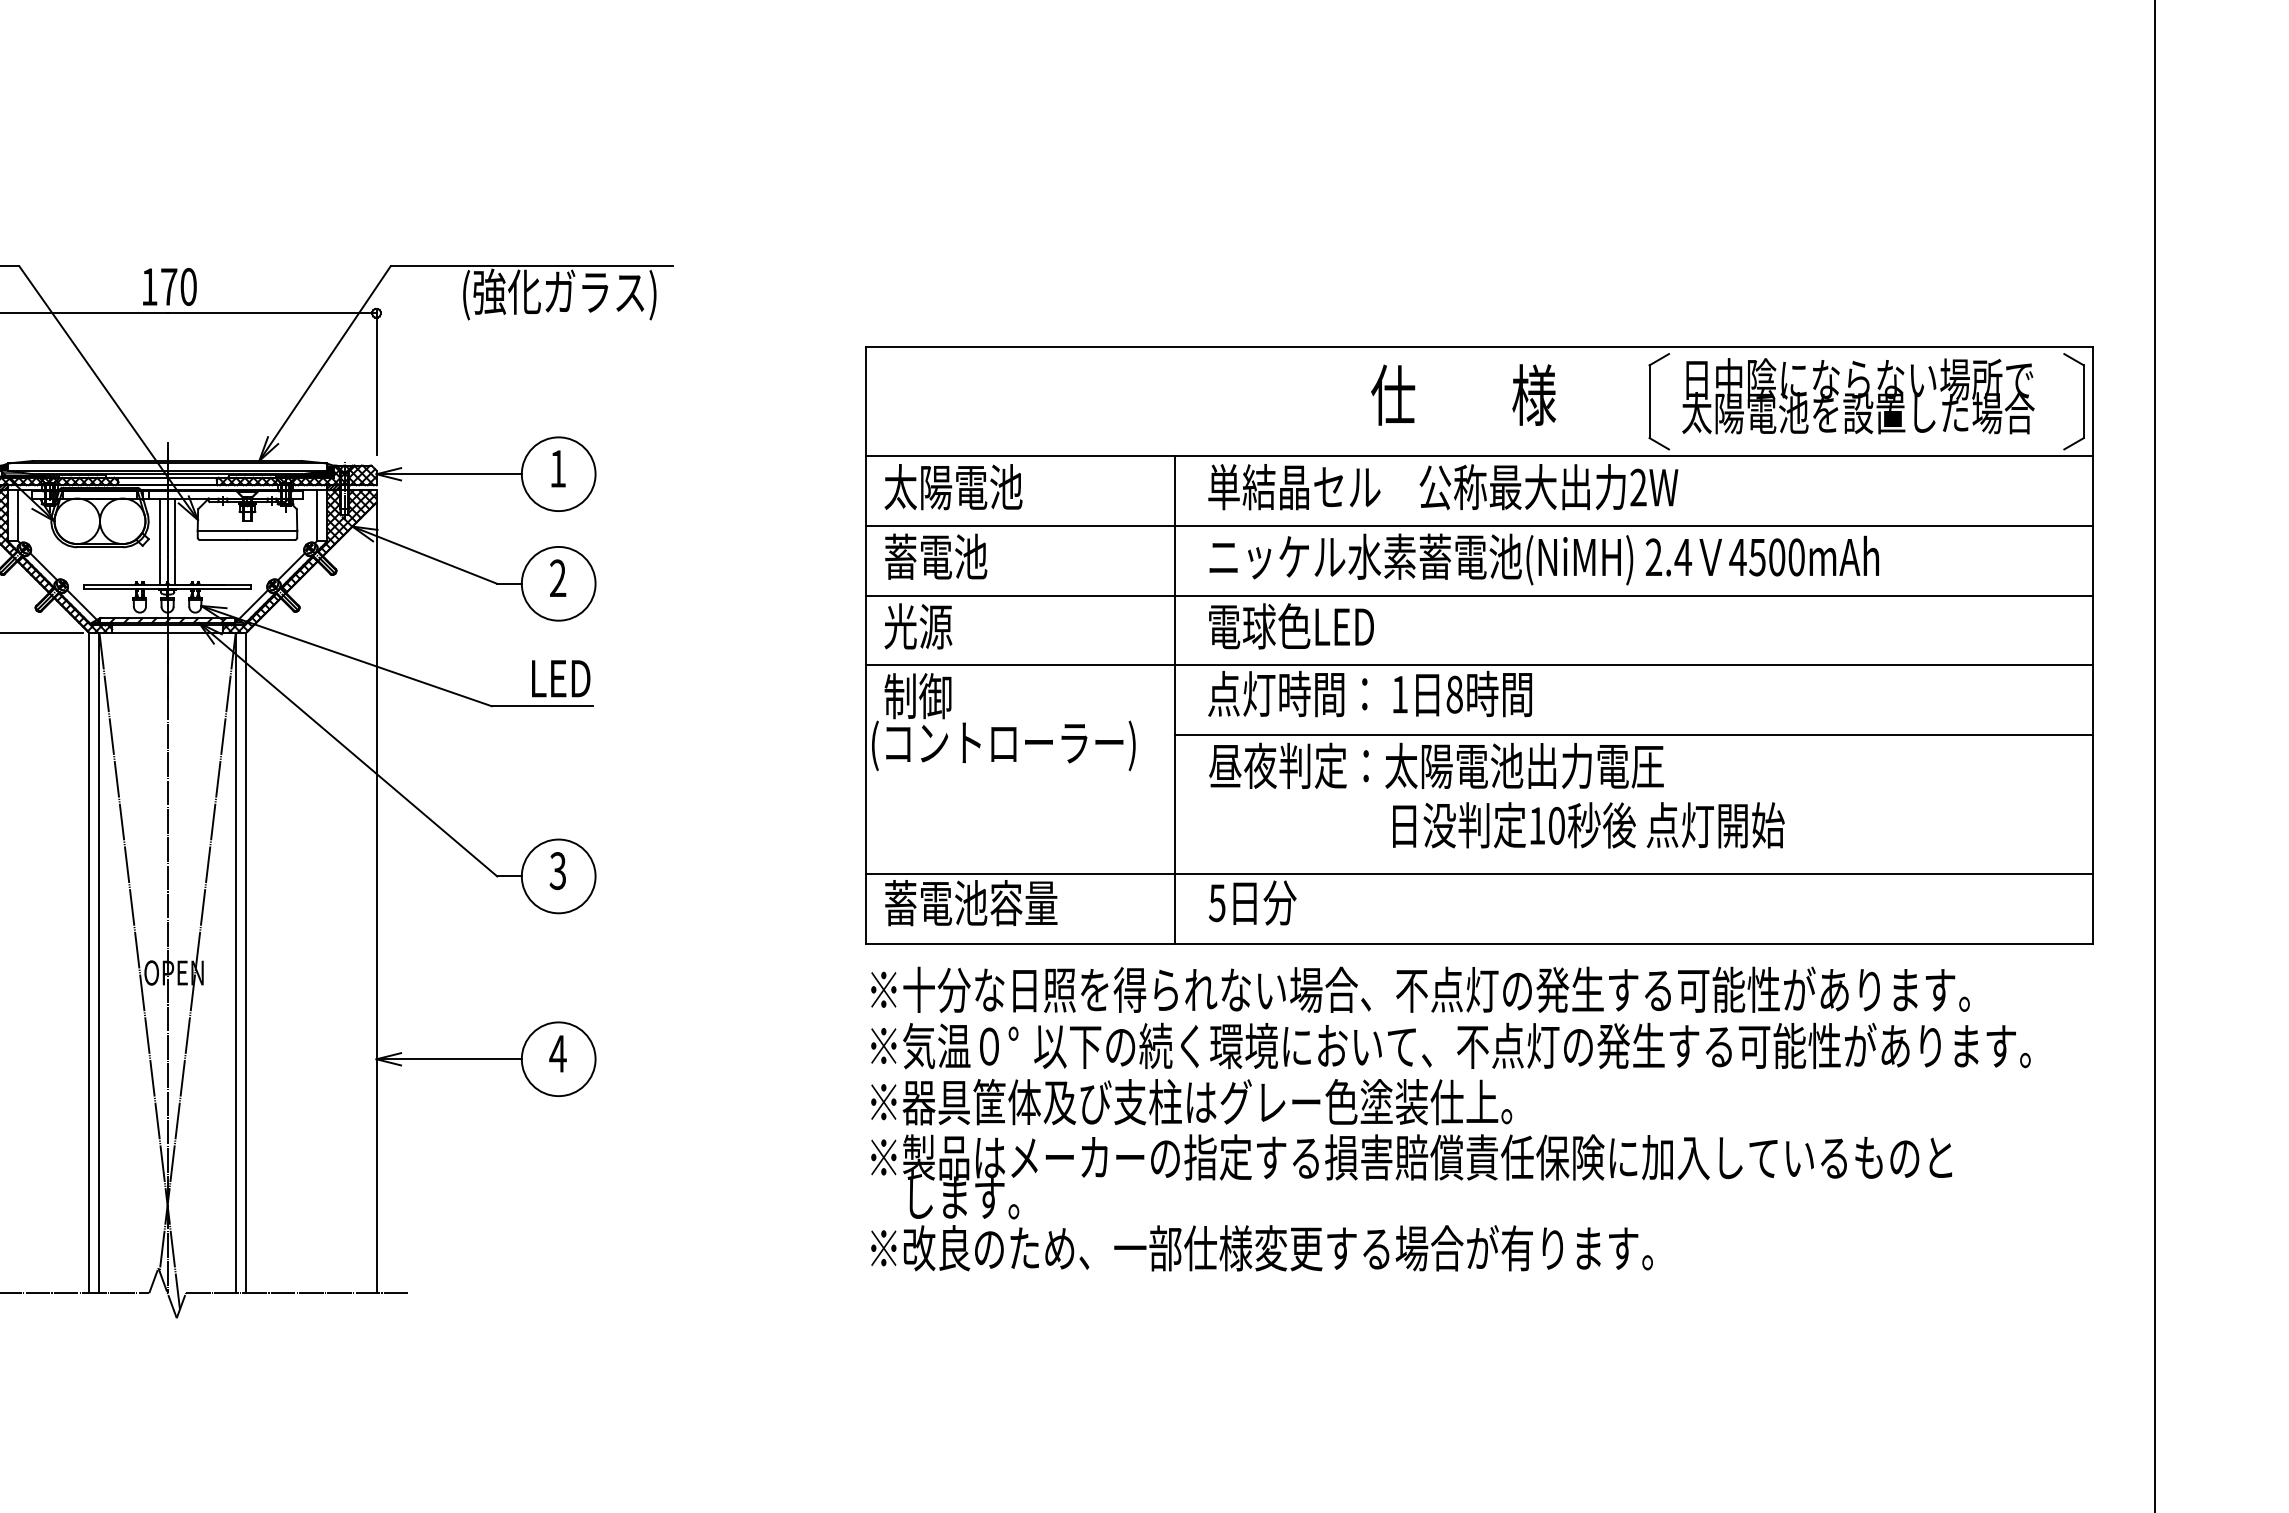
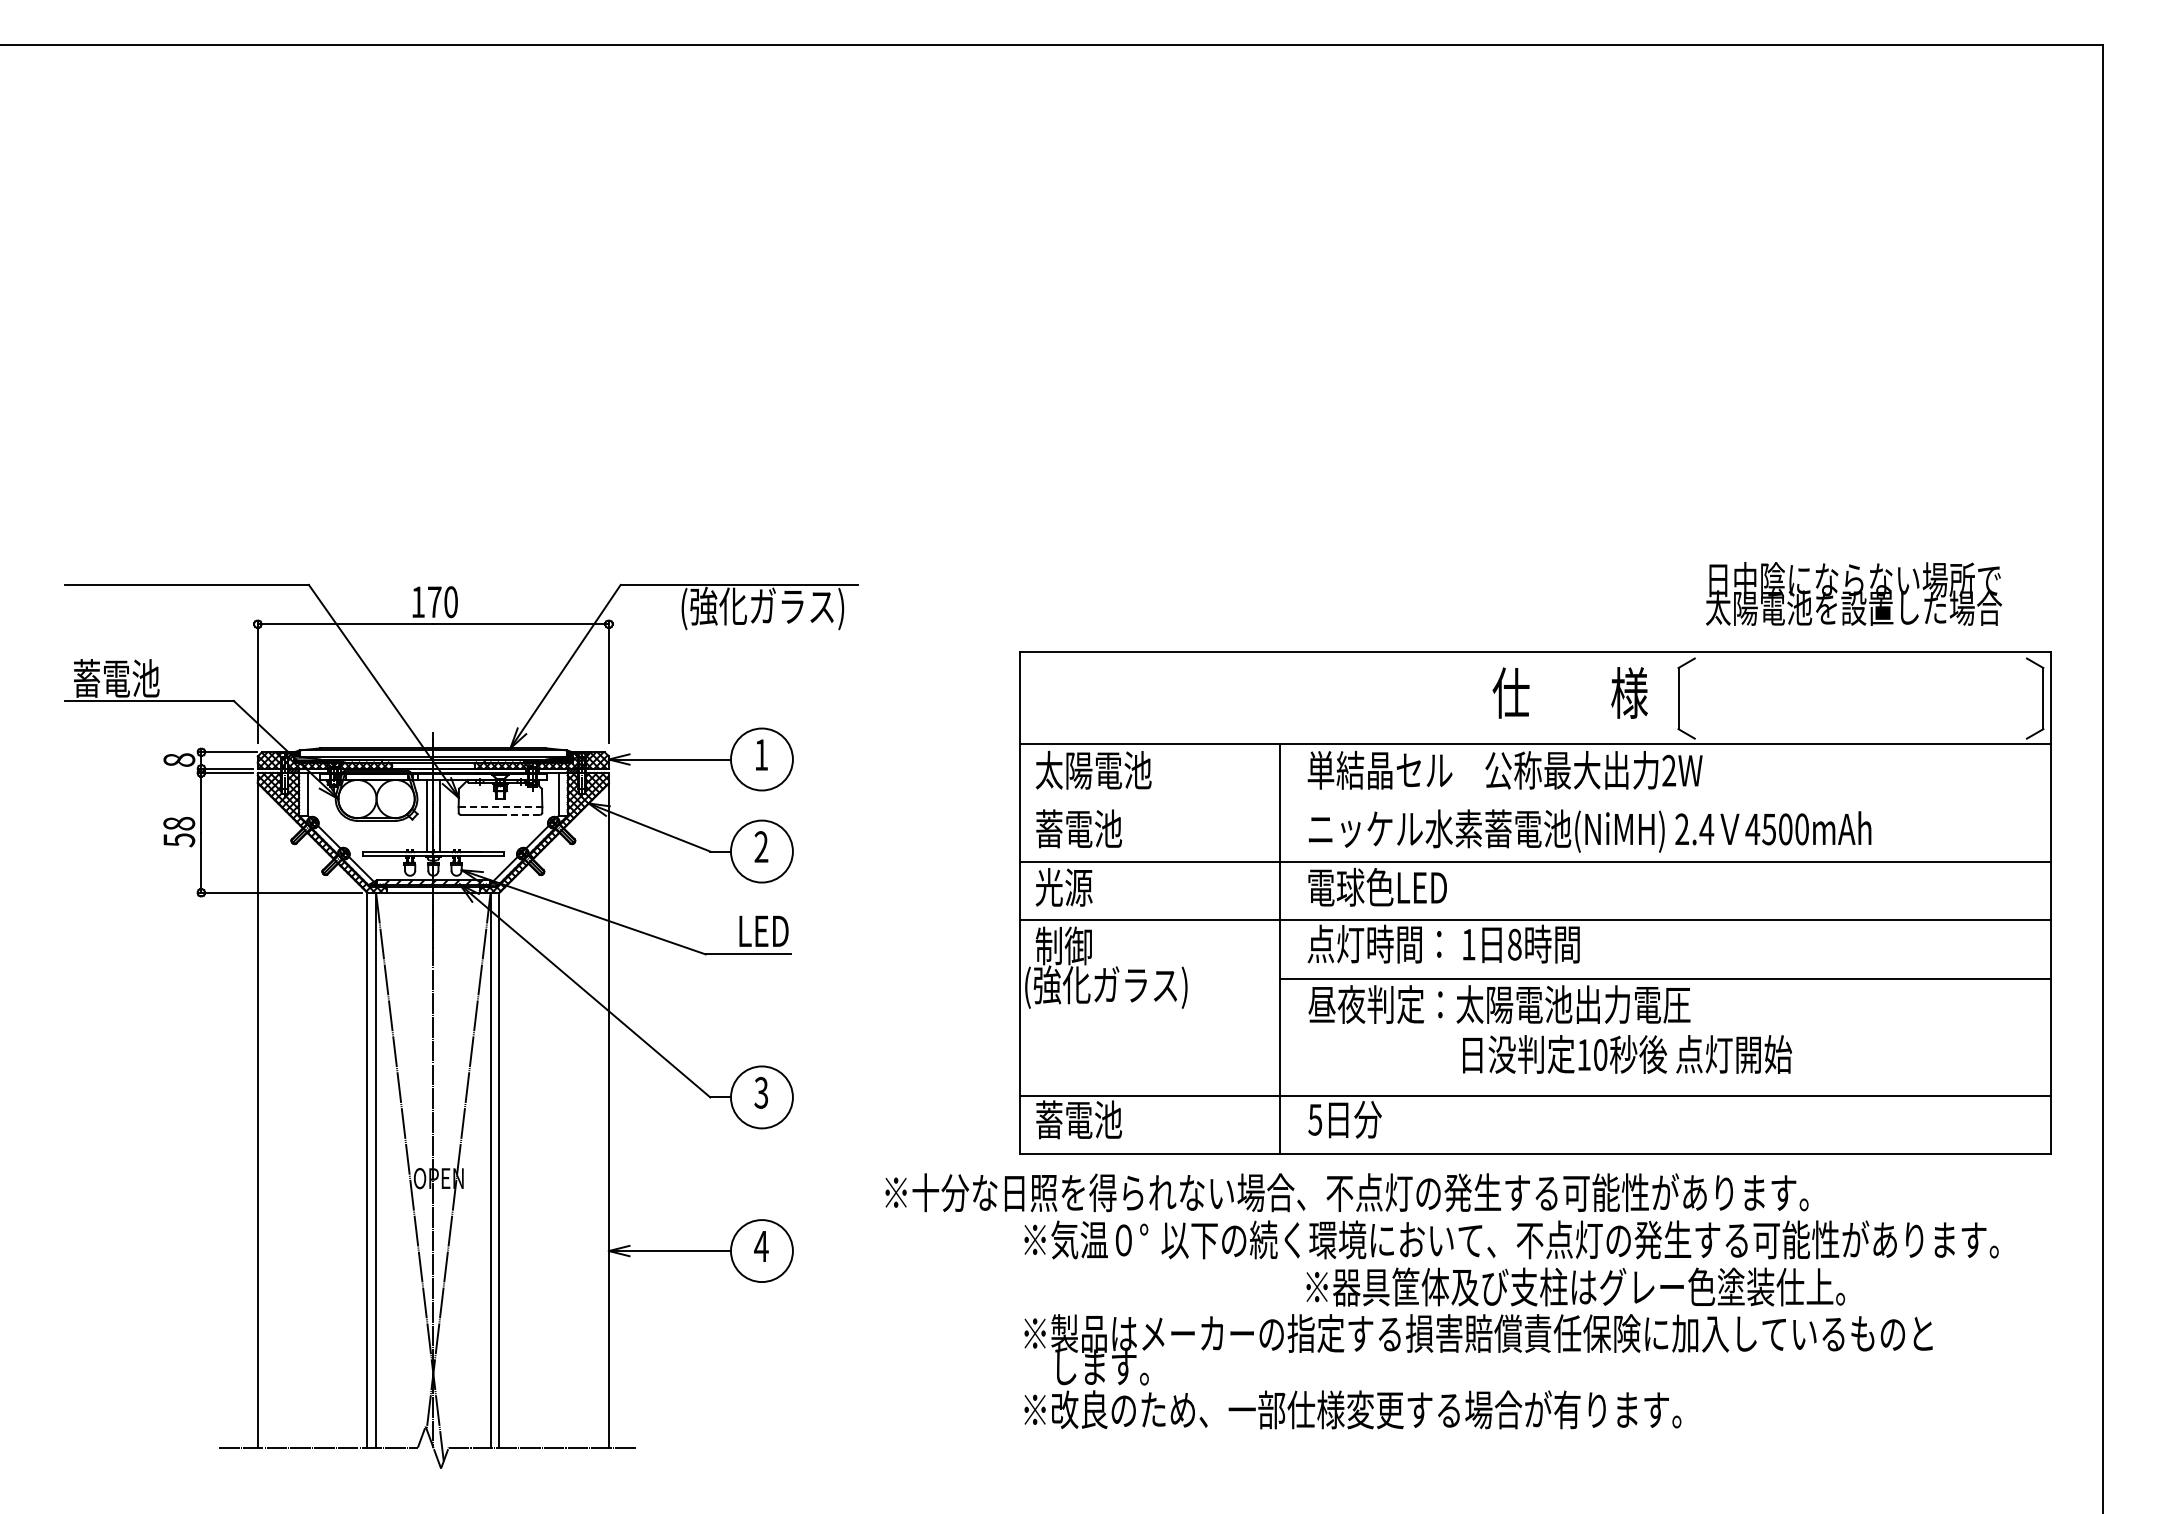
text: (1462, 394) -> (1569, 692), moved
text: (1857, 395) -> (1853, 593), moved
line: (1479, 525) -> (1535, 802), removed
line: (247, 531) -> (500, 807), solid -> dashed
line: (271, 539) -> (520, 814), solid -> dashed
text: (1008, 744) -> (1139, 986), (コントローラー) -> (強化ガラス)
text: (1023, 902) -> (1152, 1119), 蓄電池容量 -> 蓄電池
text: (1419, 989) -> (1346, 1192), moved
text: (1191, 1101) -> (1575, 1286), moved

